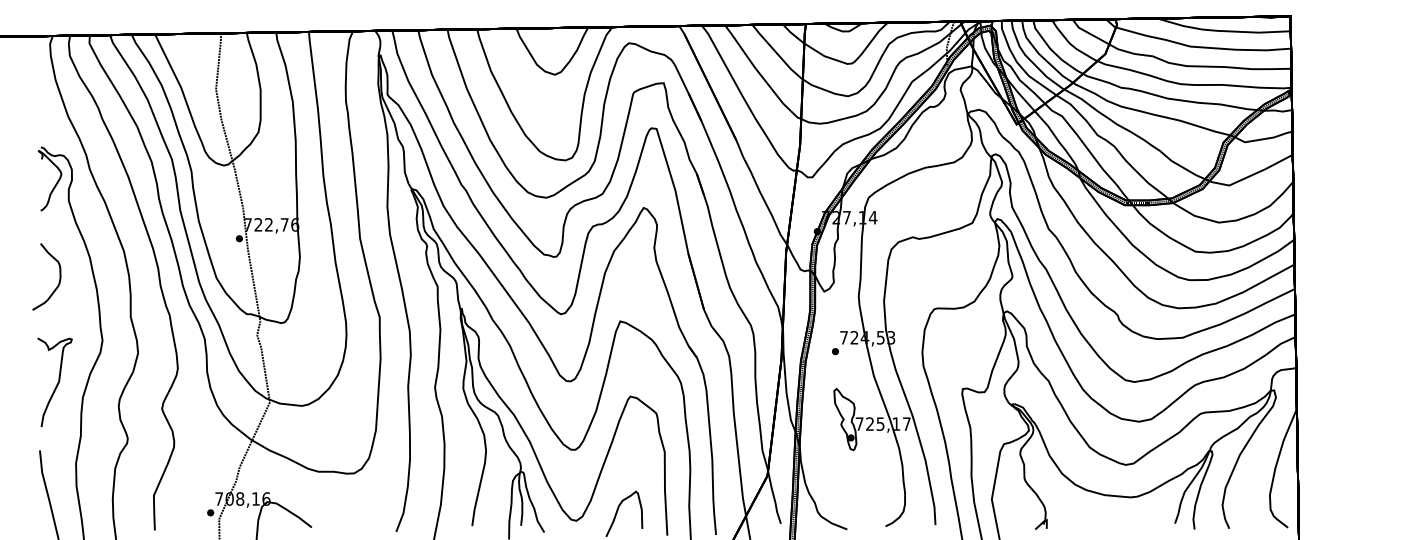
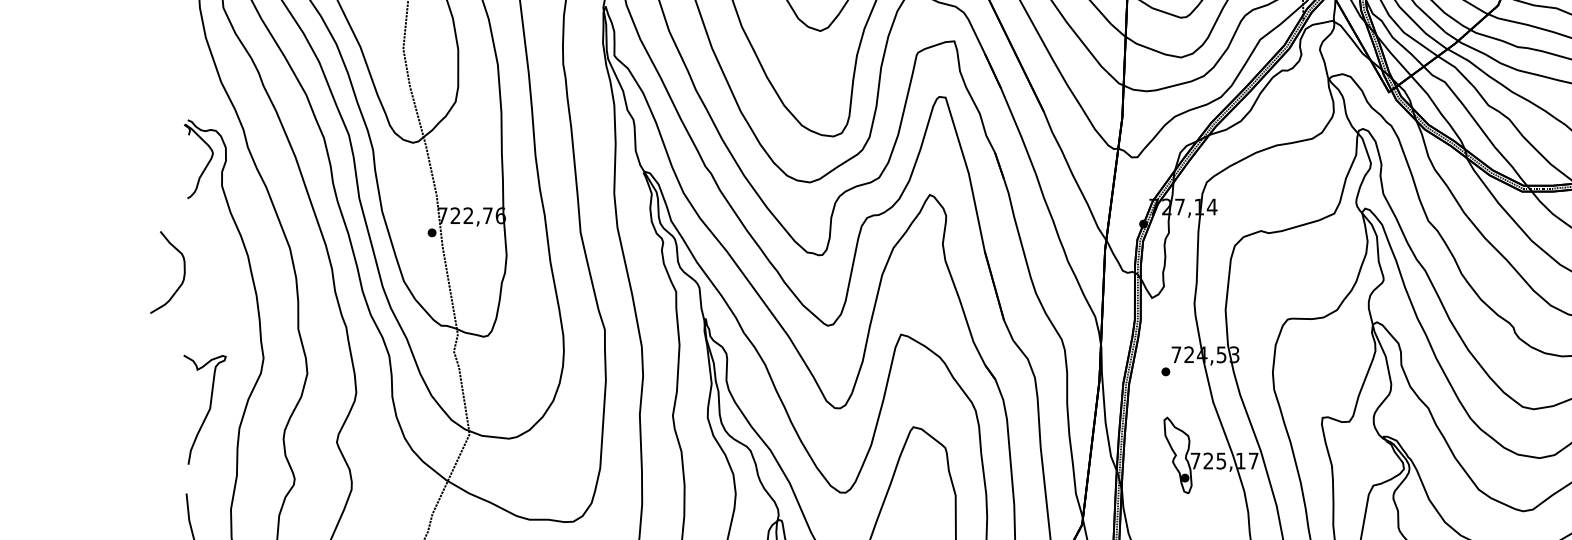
curve: (59, 276) -> (183, 271), moved

